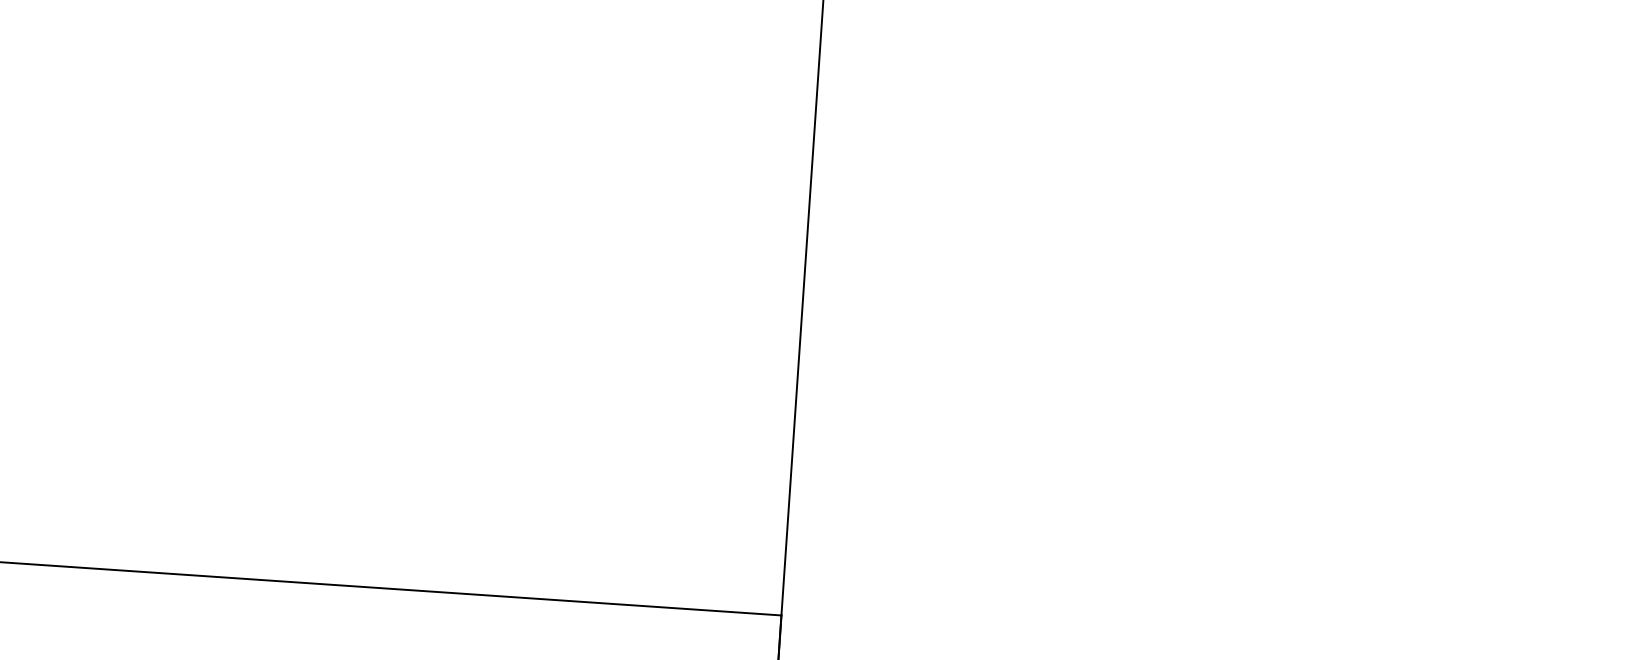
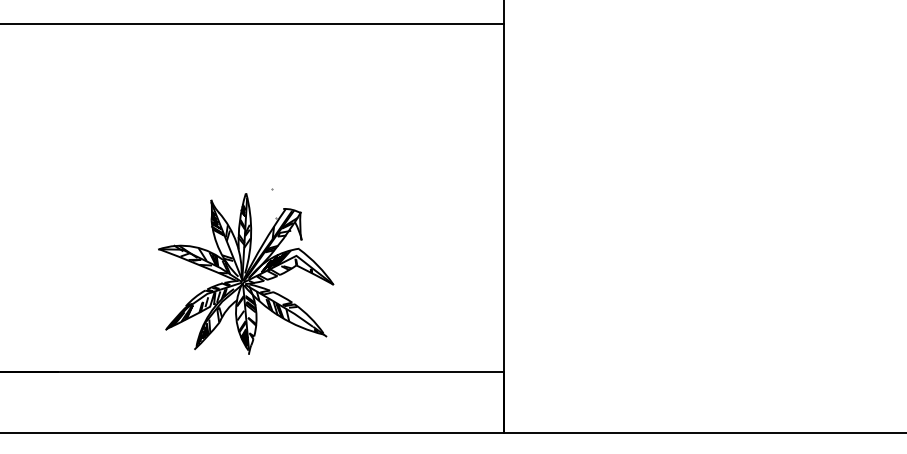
part: (308, 391) -> (246, 271), added

